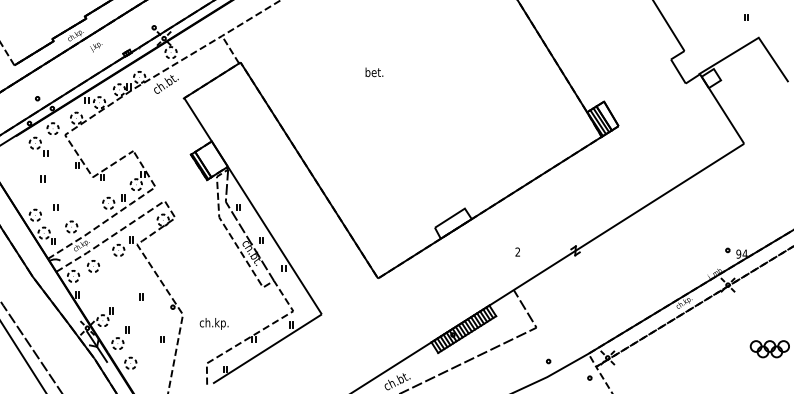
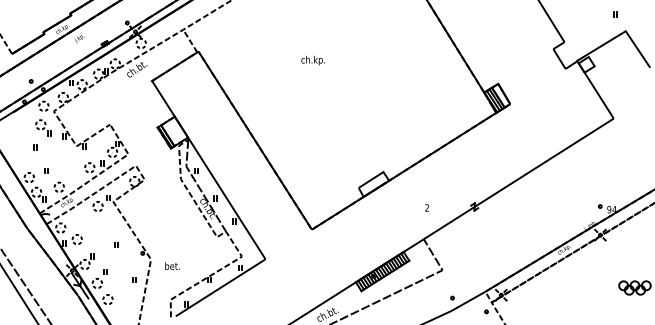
text: (379, 73) -> (313, 60), bet. -> ch.kp.
part: (38, 146) -> (43, 127), moved
part: (93, 266) -> (77, 239), moved
text: (213, 323) -> (176, 266), ch.kp. -> bet.

